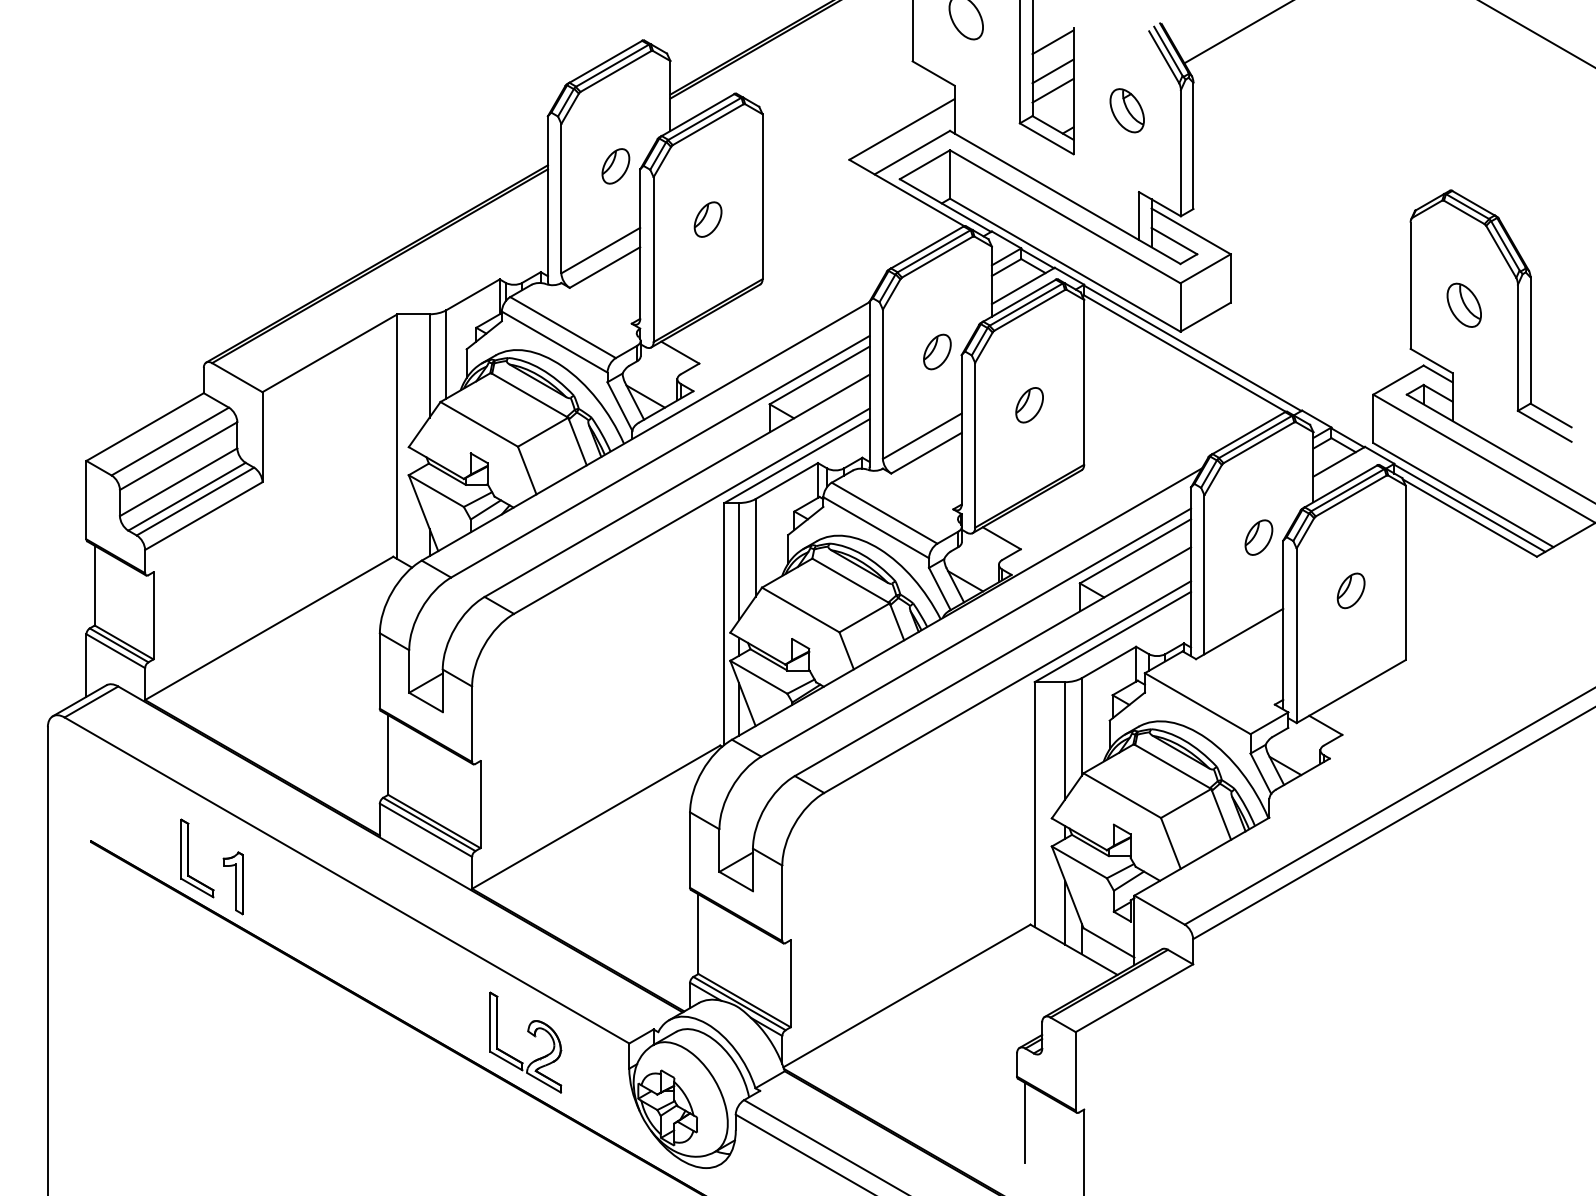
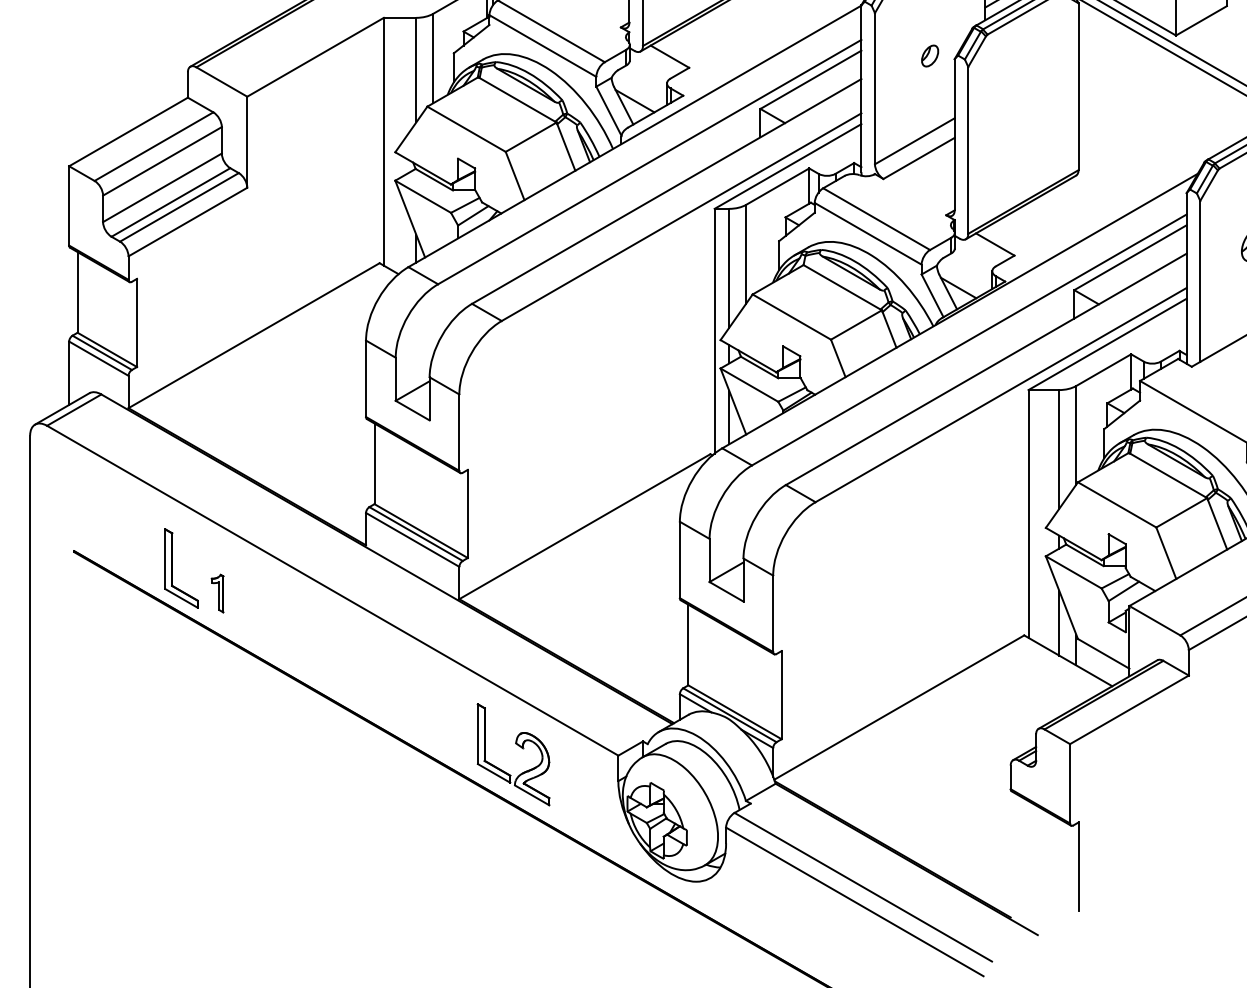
part: (937, 351) -> (930, 55), size x0.6
part: (1029, 405) -> (1023, 110), removed
part: (232, 883) -> (216, 593), size x0.6
line: (1025, 1122) -> (1019, 835), removed

